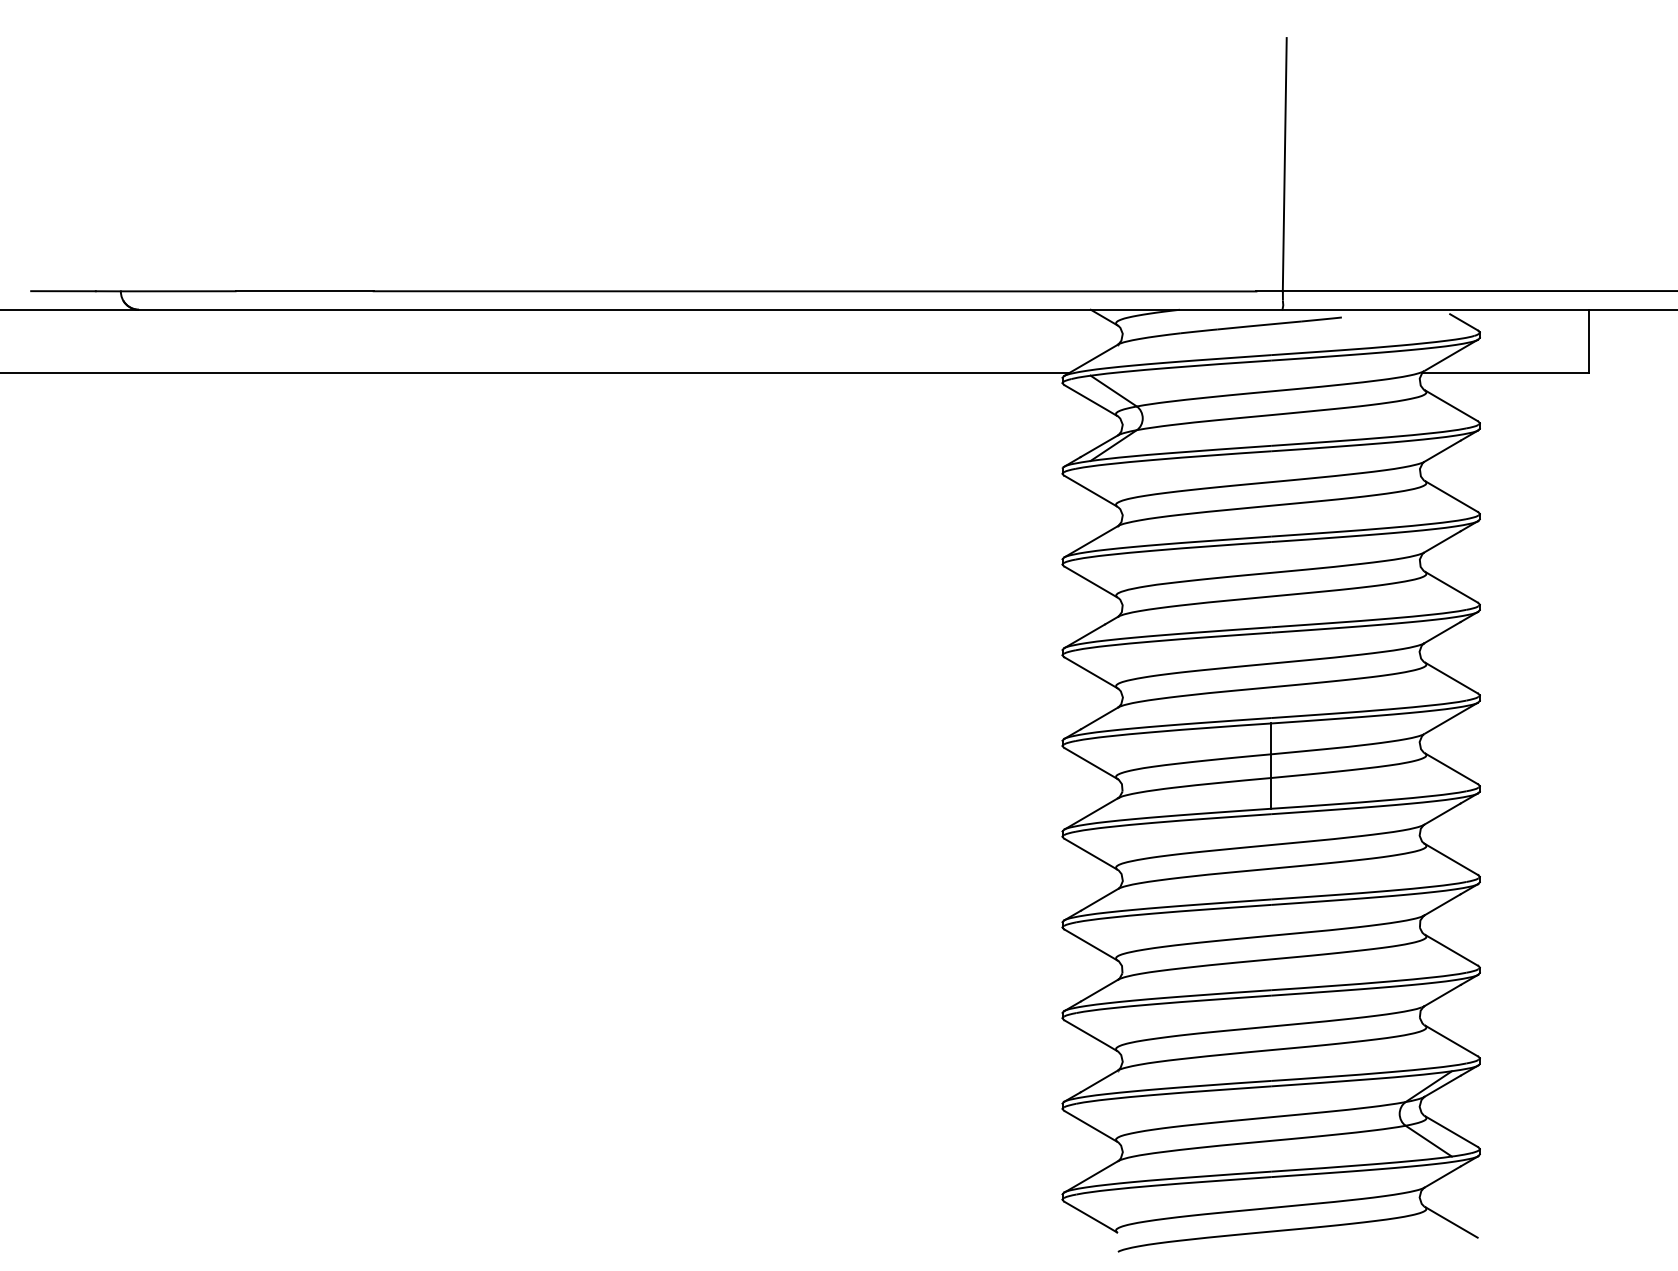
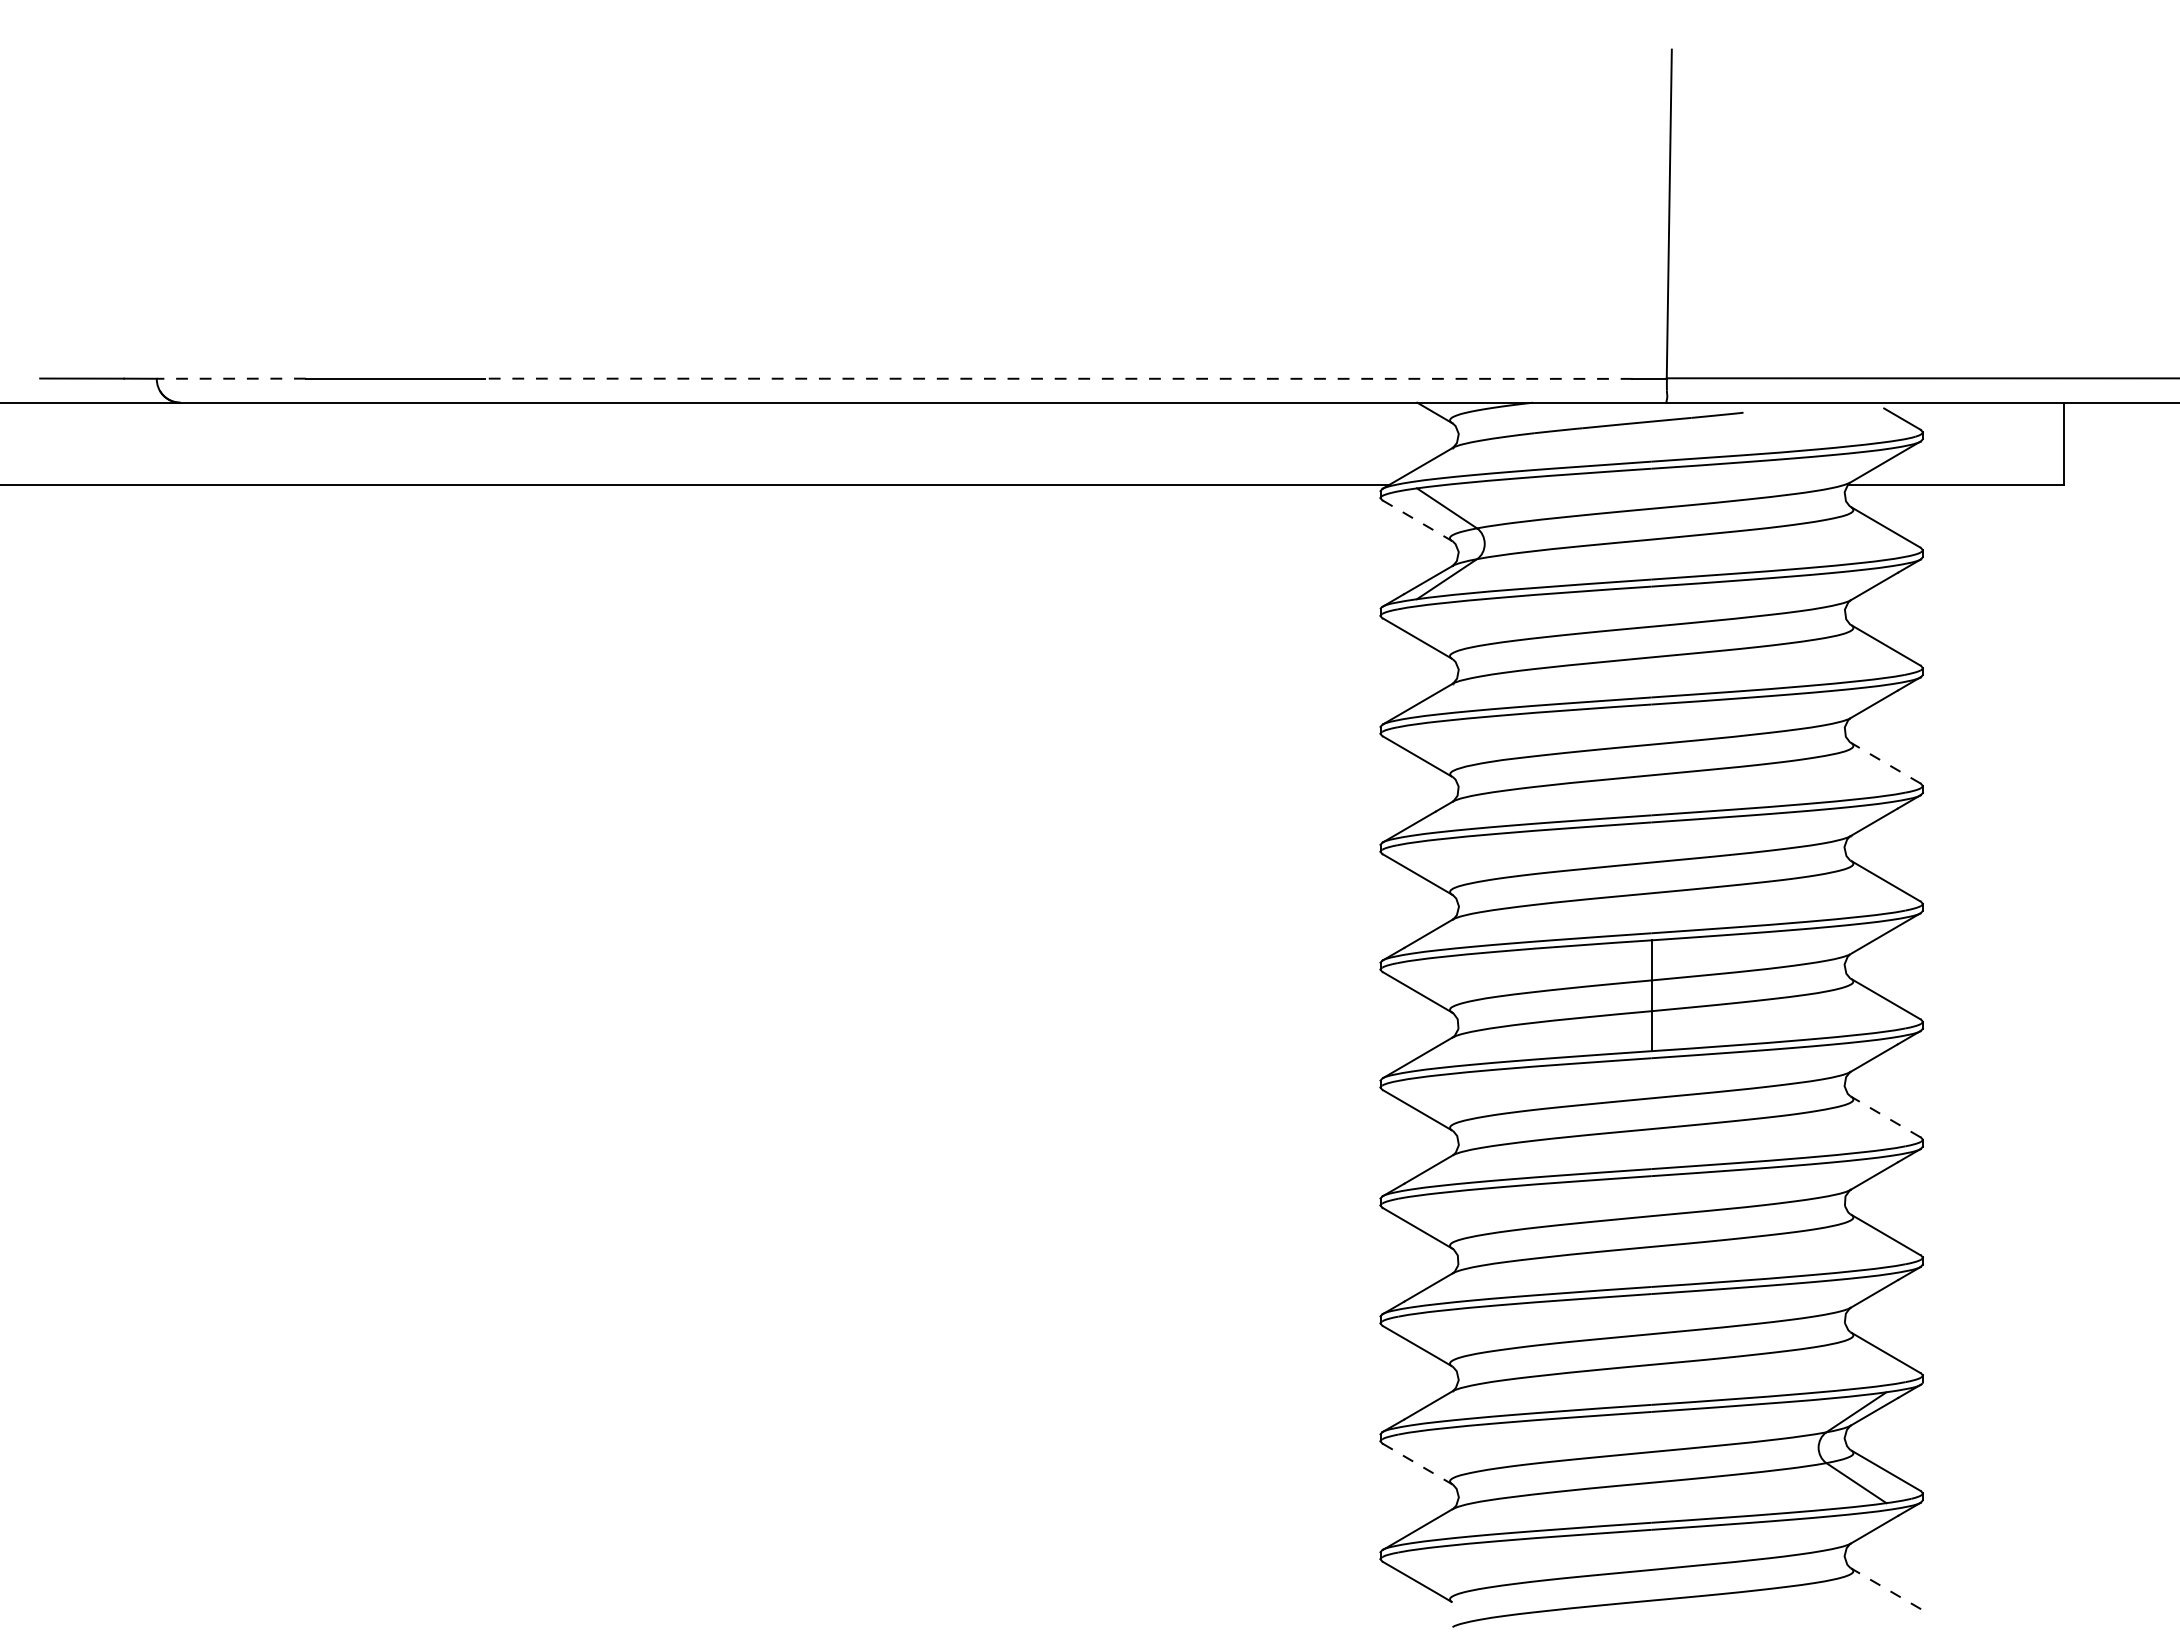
line: (178, 291) -> (231, 378), solid -> dashed
line: (814, 291) -> (1058, 378), solid -> dashed
line: (1091, 401) -> (1418, 521), solid -> dashed
line: (1450, 586) -> (1884, 762), solid -> dashed
line: (1451, 859) -> (1885, 1116), solid -> dashed
line: (1091, 1126) -> (1418, 1464), solid -> dashed
line: (1450, 1222) -> (1884, 1588), solid -> dashed

